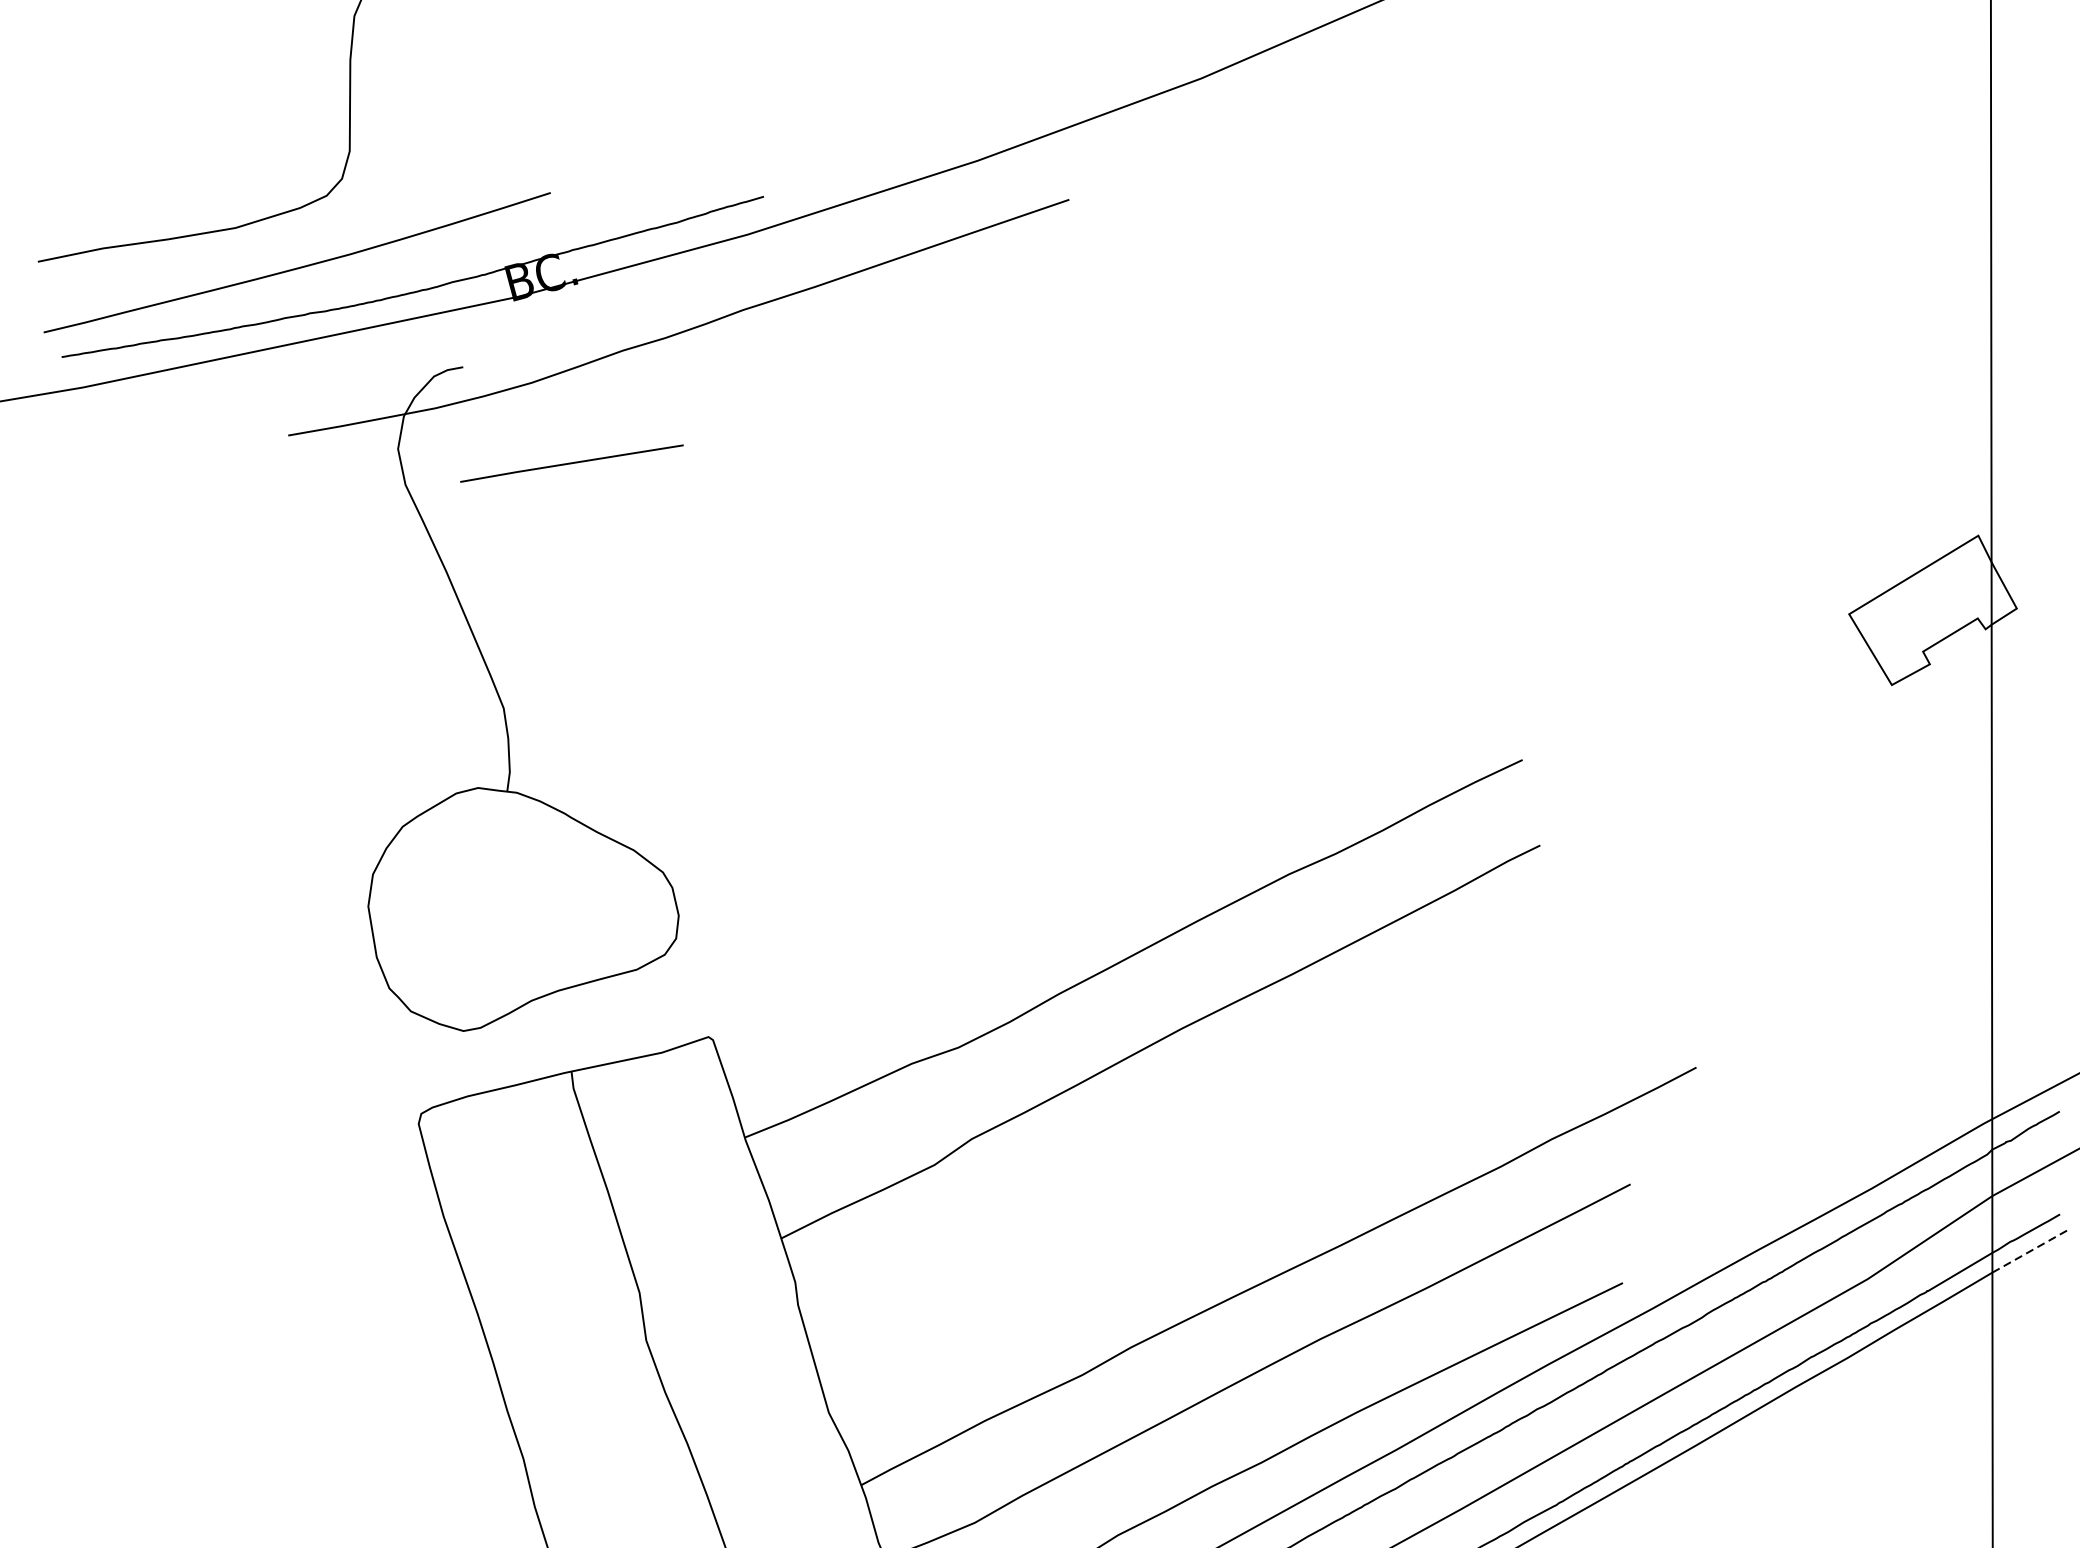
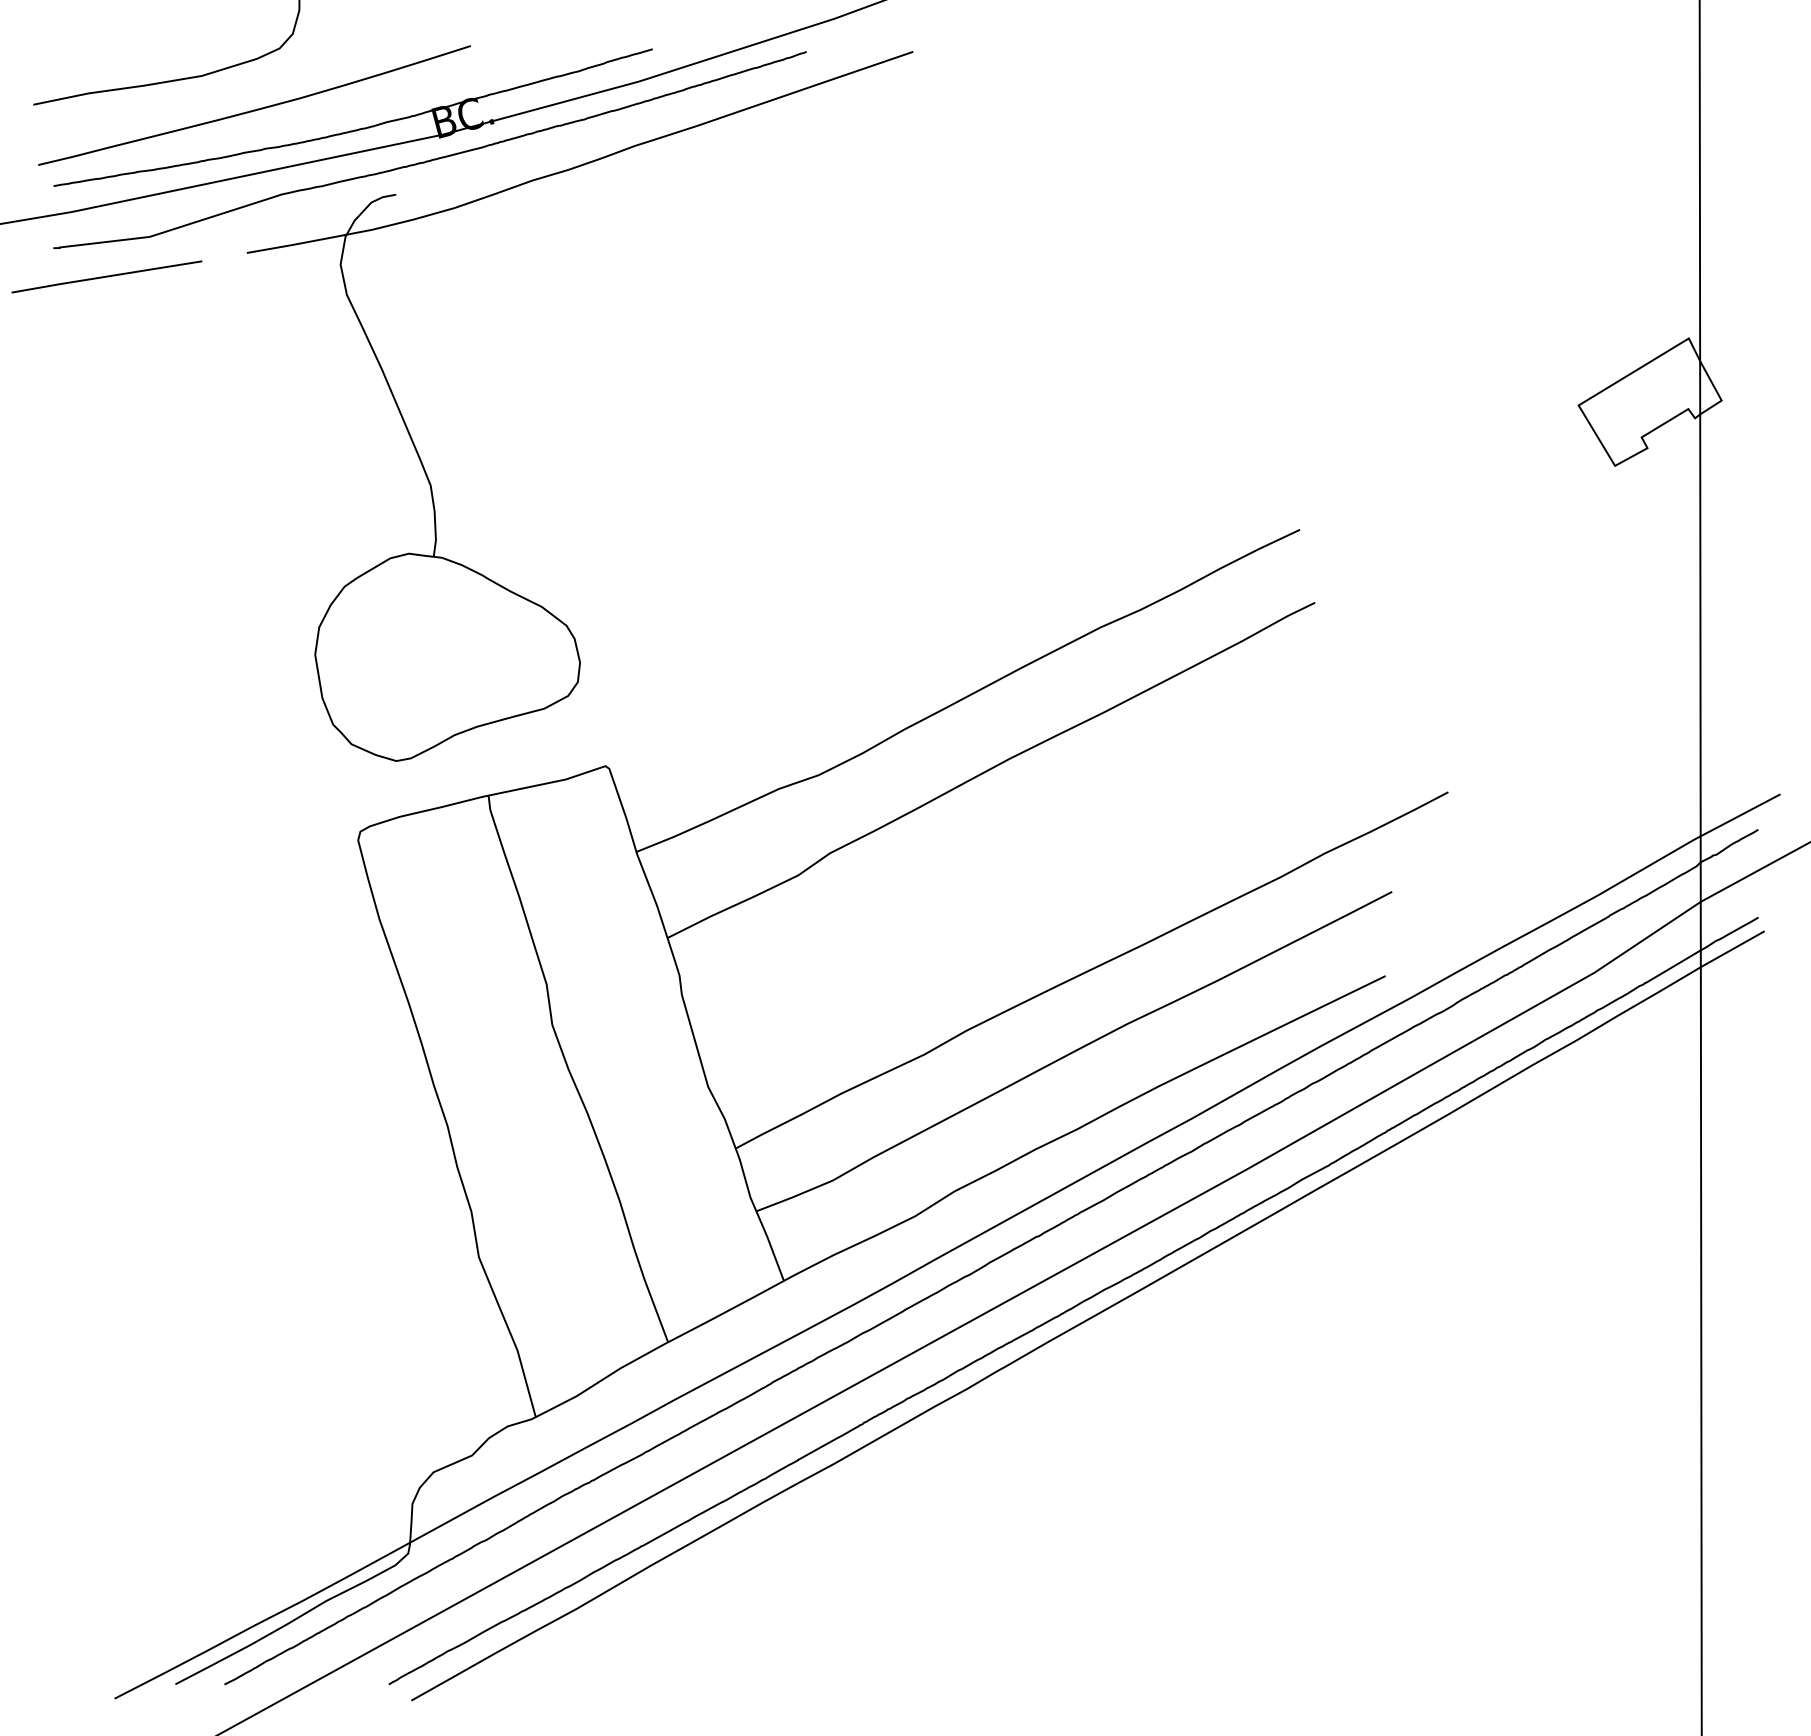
curve: (506, 324) -> (433, 158), added
line: (571, 463) -> (106, 276), moved
line: (2029, 1251) -> (1732, 949), dashed -> solid

